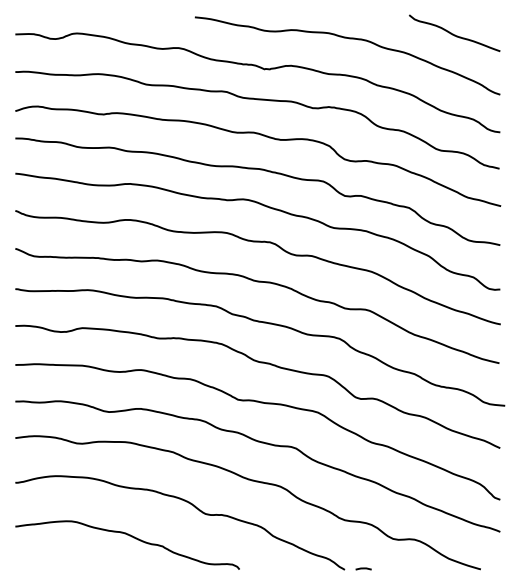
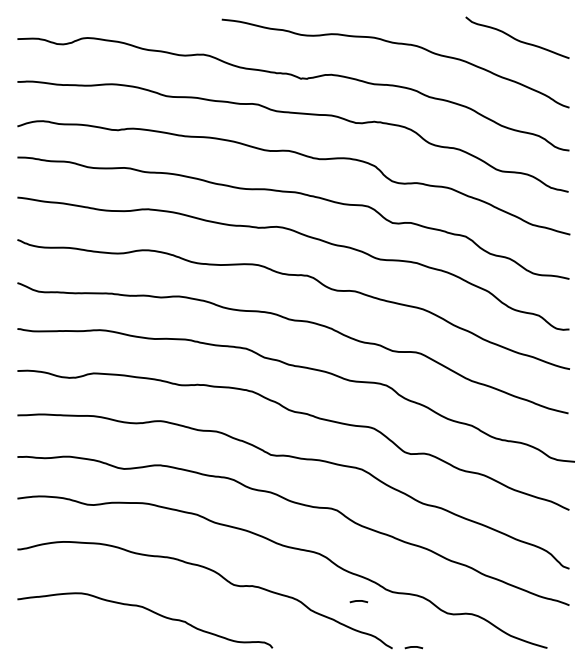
curve: (314, 528) -> (358, 601), added

